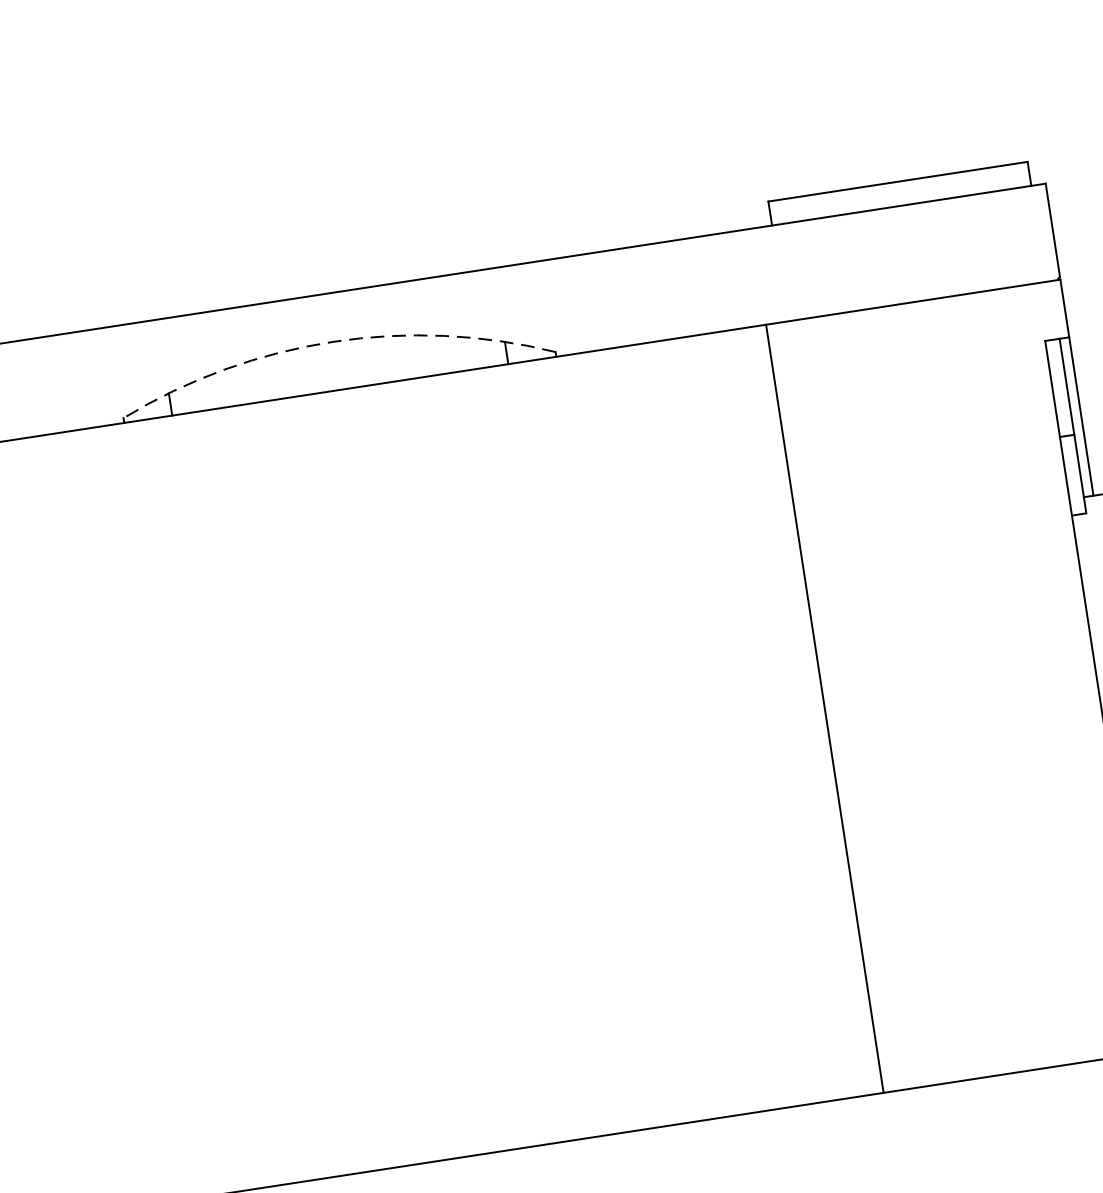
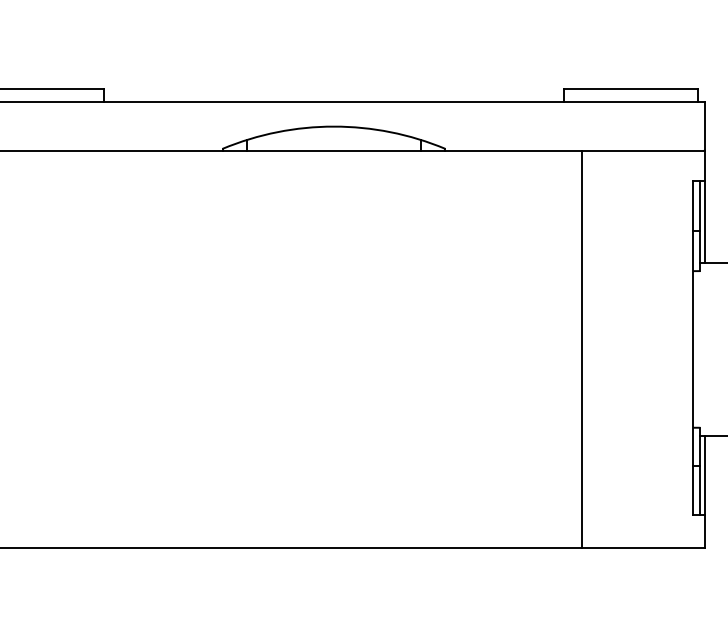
arc: (331, 341) -> (333, 126), dashed -> solid
line: (824, 708) -> (581, 349), moved

